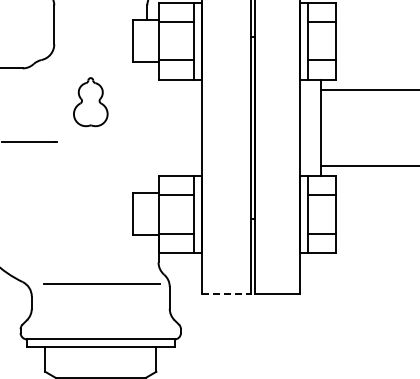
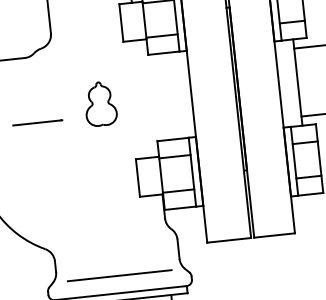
part: (90, 102) -> (100, 104), moved
line: (101, 283) -> (119, 275), moved
line: (227, 293) -> (229, 239), dashed -> solid

